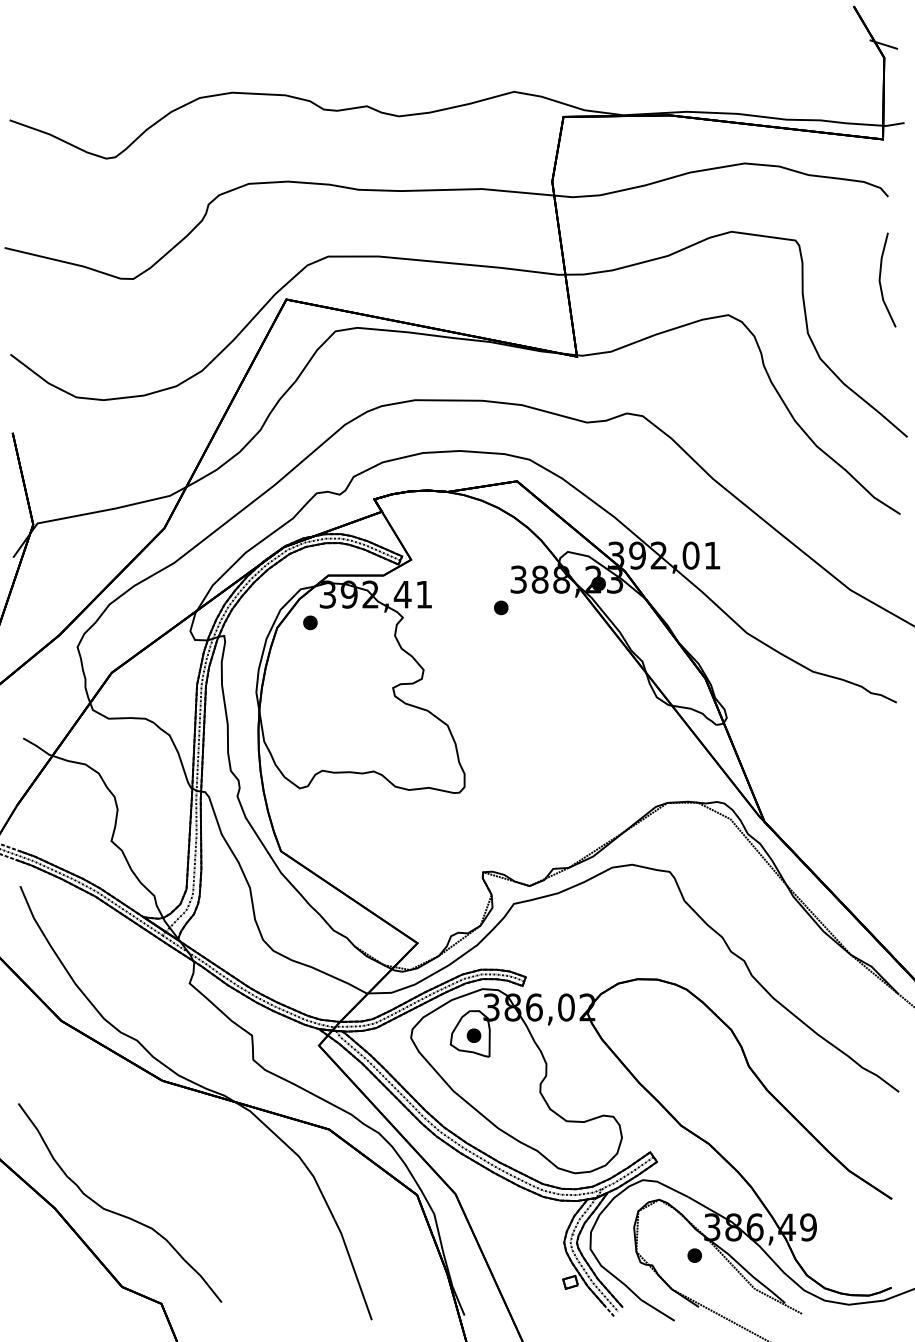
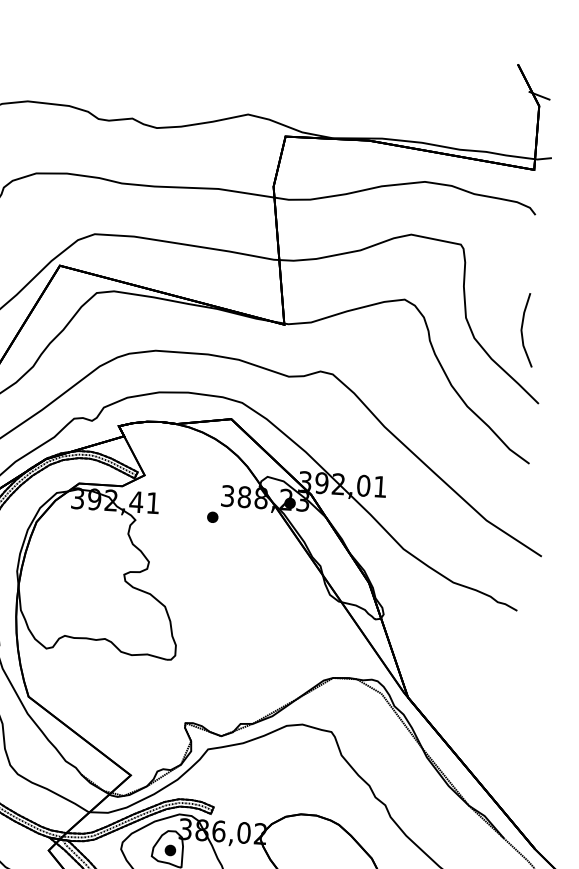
line: (880, 279) -> (522, 329), moved
part: (310, 622) -> (62, 519), removed

